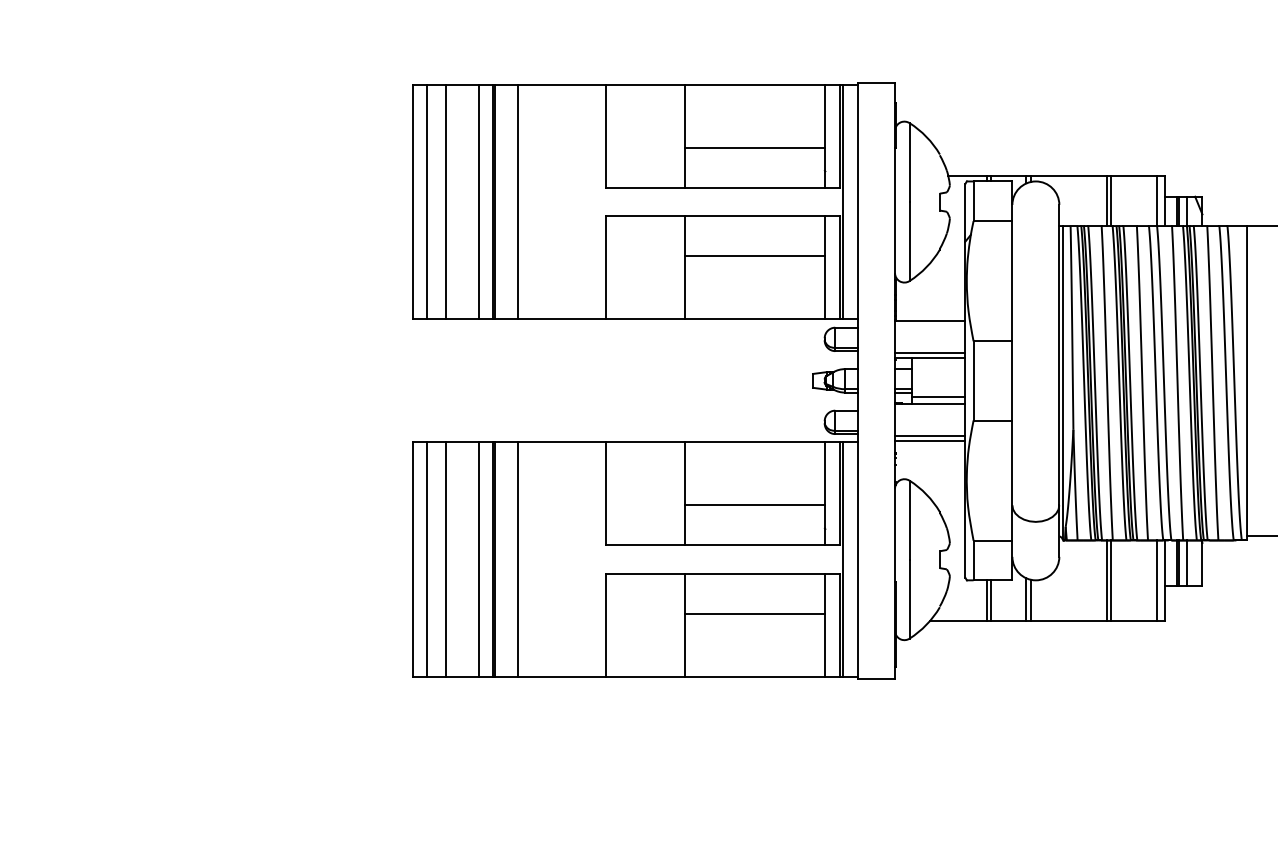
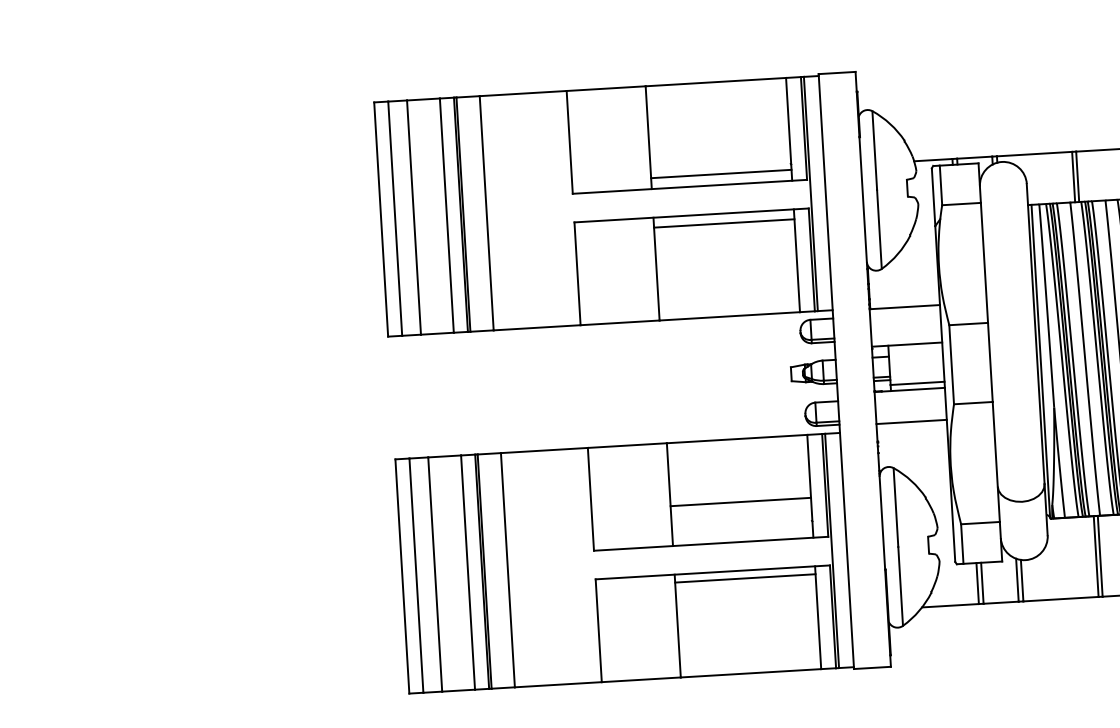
line: (754, 147) -> (720, 173), moved
line: (754, 256) -> (723, 223), moved
line: (930, 352) -> (906, 338), removed
line: (930, 441) -> (912, 427), removed
line: (754, 613) -> (744, 577), moved

